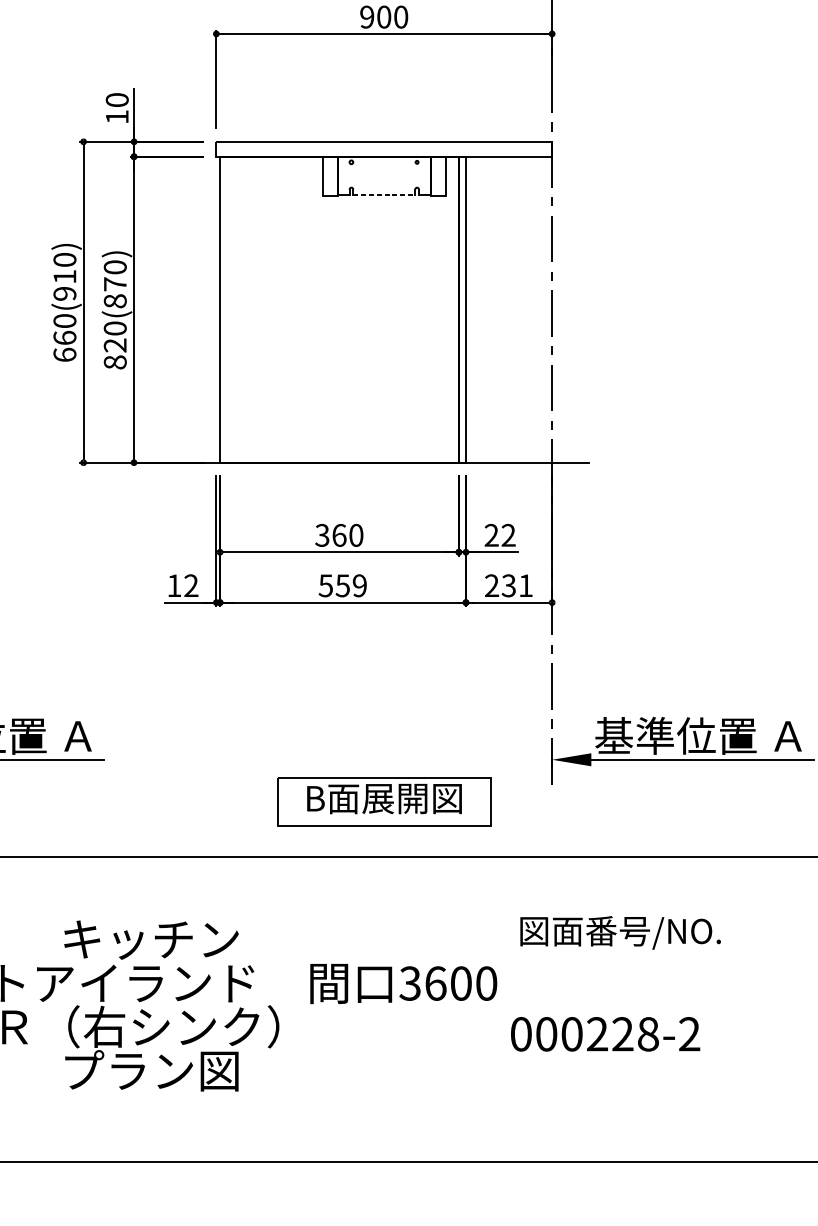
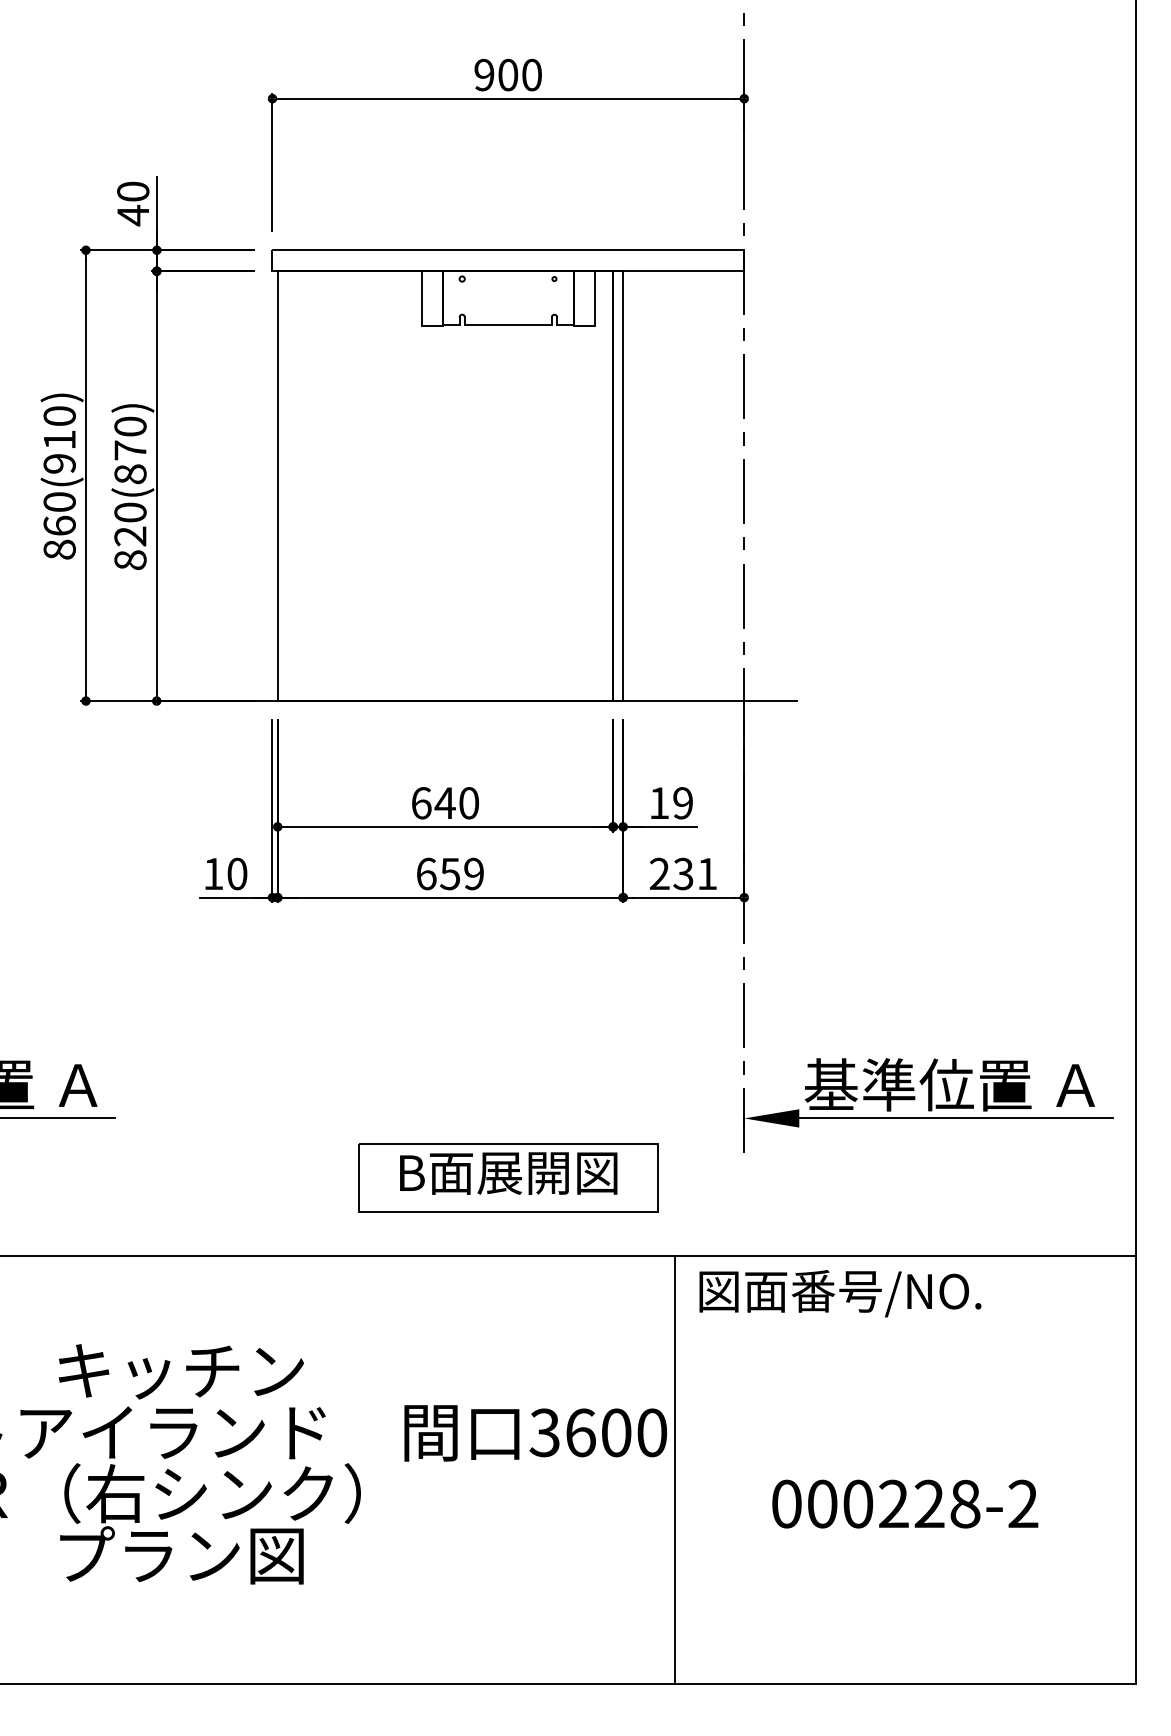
text: (116, 117) -> (132, 215), 10 -> 40
line: (384, 195) -> (508, 325), dashed -> solid
text: (64, 354) -> (59, 549), 660(910) -> 860(910)
text: (330, 535) -> (433, 803), 360 -> 640
text: (499, 535) -> (670, 803), 22 -> 19
text: (191, 585) -> (237, 873), 12 -> 10
text: (326, 585) -> (426, 873), 559 -> 659
text: (620, 932) -> (840, 1293), moved
line: (502, 1009) -> (674, 1469), added
text: (605, 1033) -> (905, 1503), moved

